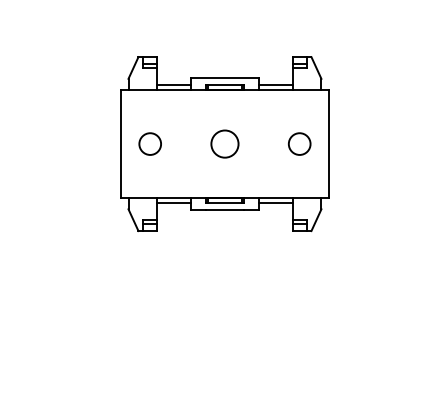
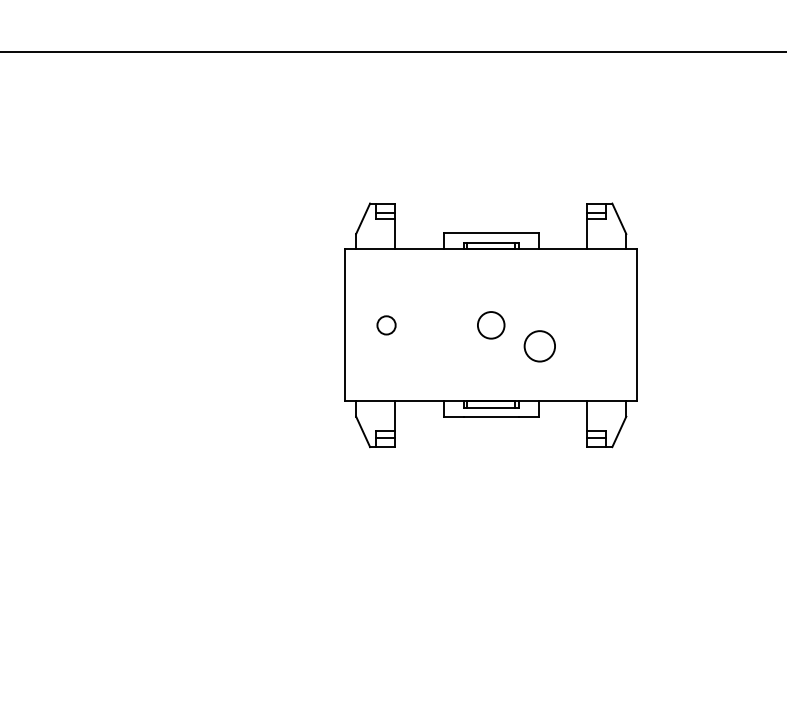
line: (173, 84) -> (419, 242), removed
line: (275, 84) -> (562, 242), removed
circle: (150, 144) -> (386, 325), size x0.6
circle: (225, 144) -> (491, 325), size x0.7
circle: (299, 144) -> (539, 346), moved
line: (173, 202) -> (419, 407), removed
line: (275, 202) -> (562, 407), removed

